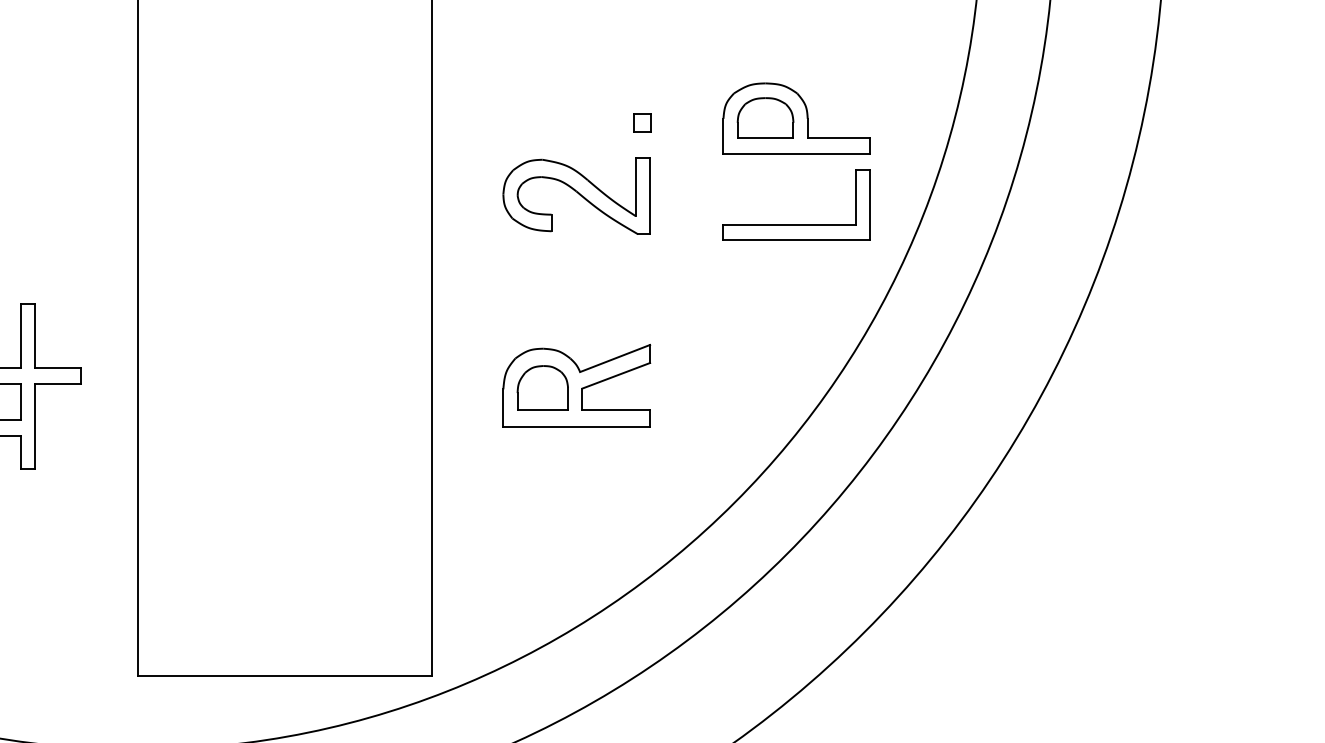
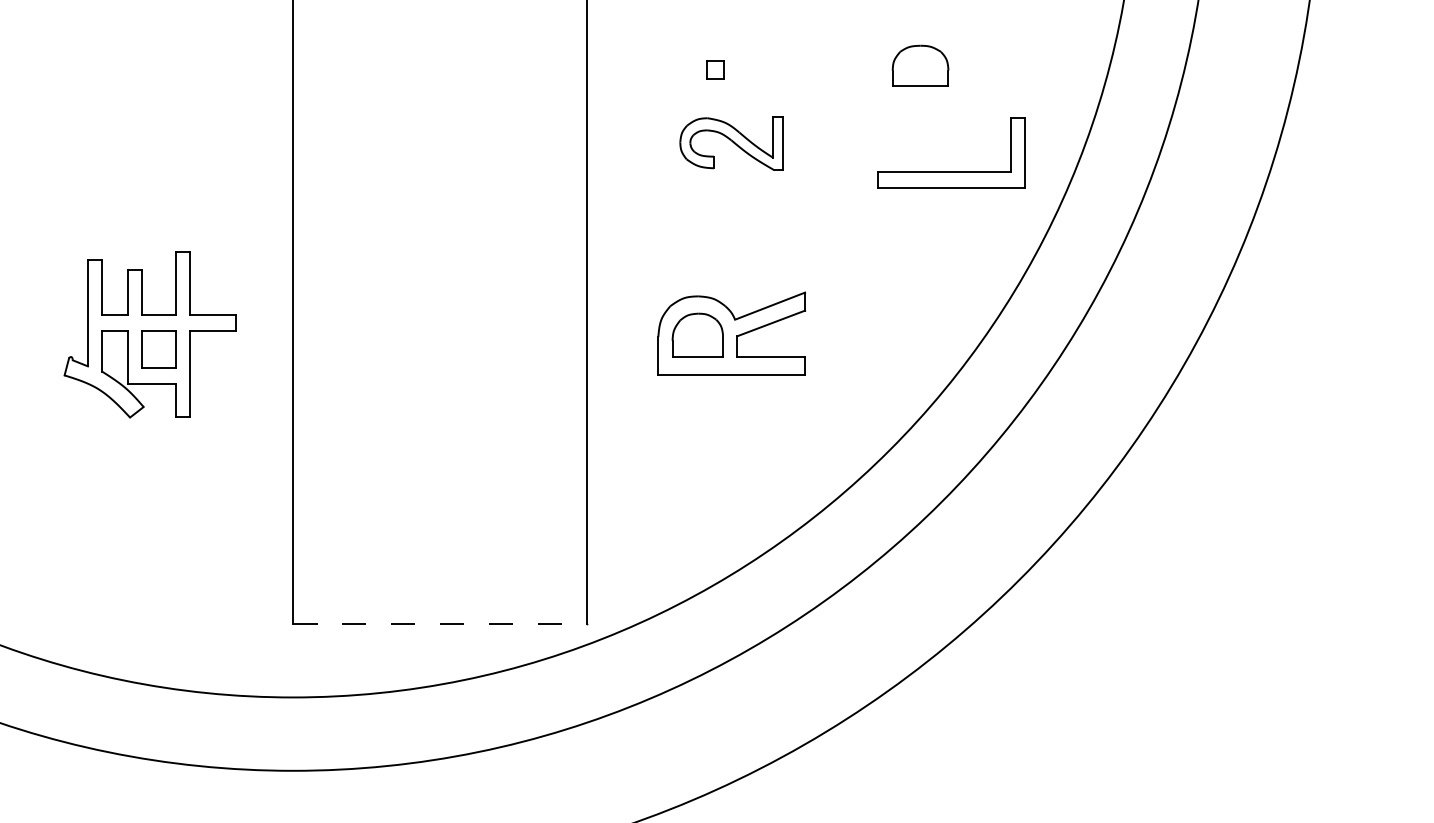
part: (796, 118) -> (951, 66), removed
part: (642, 121) -> (715, 69), moved
part: (576, 195) -> (731, 143), size x0.7
line: (284, 676) -> (439, 624), solid -> dashed

